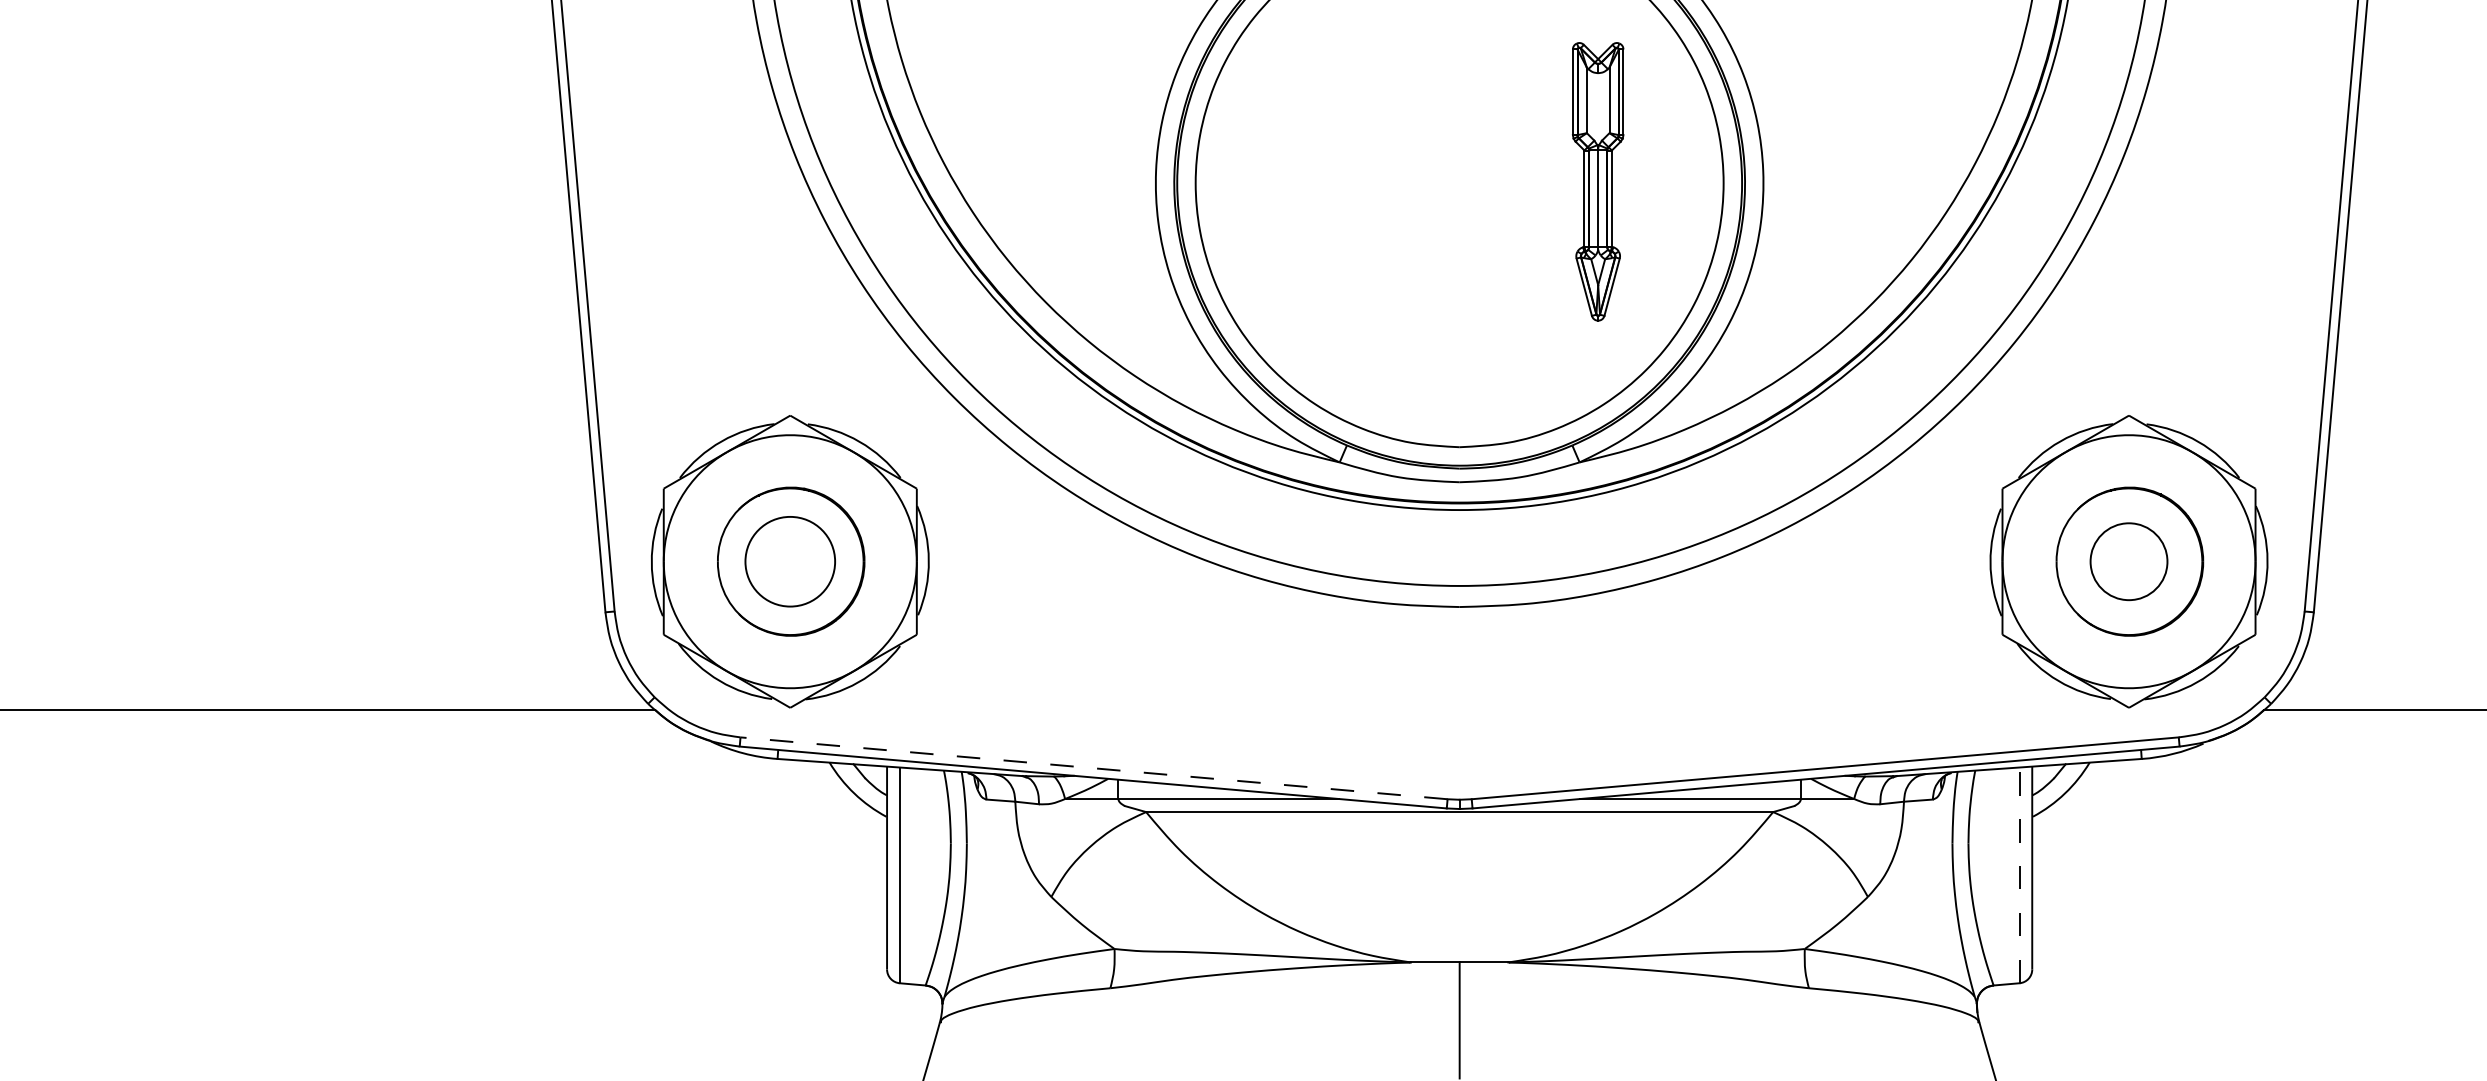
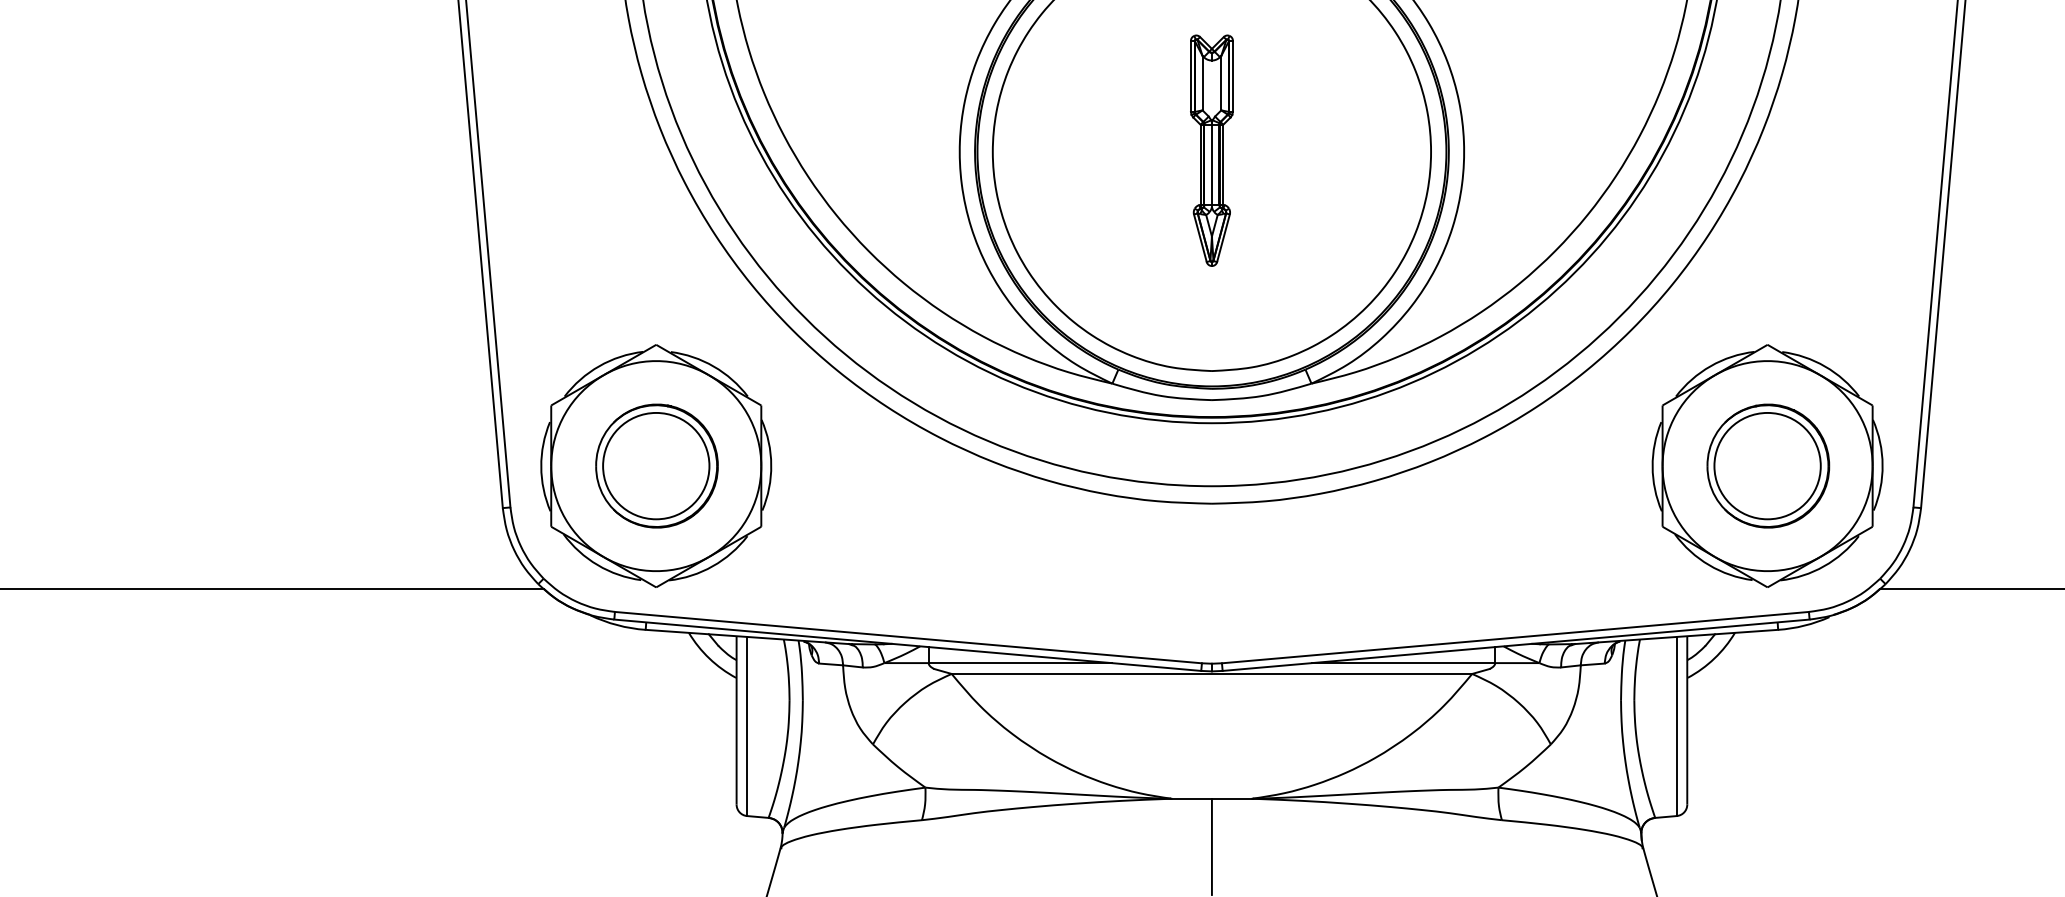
part: (1597, 181) -> (1211, 150), moved
circle: (790, 560) -> (656, 465), size x1.43
circle: (2128, 560) -> (1767, 465), size x1.67
line: (1094, 768) -> (908, 637), dashed -> solid
line: (2019, 875) -> (1676, 726), dashed -> solid

